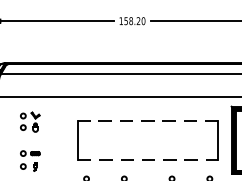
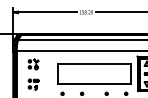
line: (146, 122) -> (93, 64), dashed -> solid
line: (148, 160) -> (94, 84), dashed -> solid

